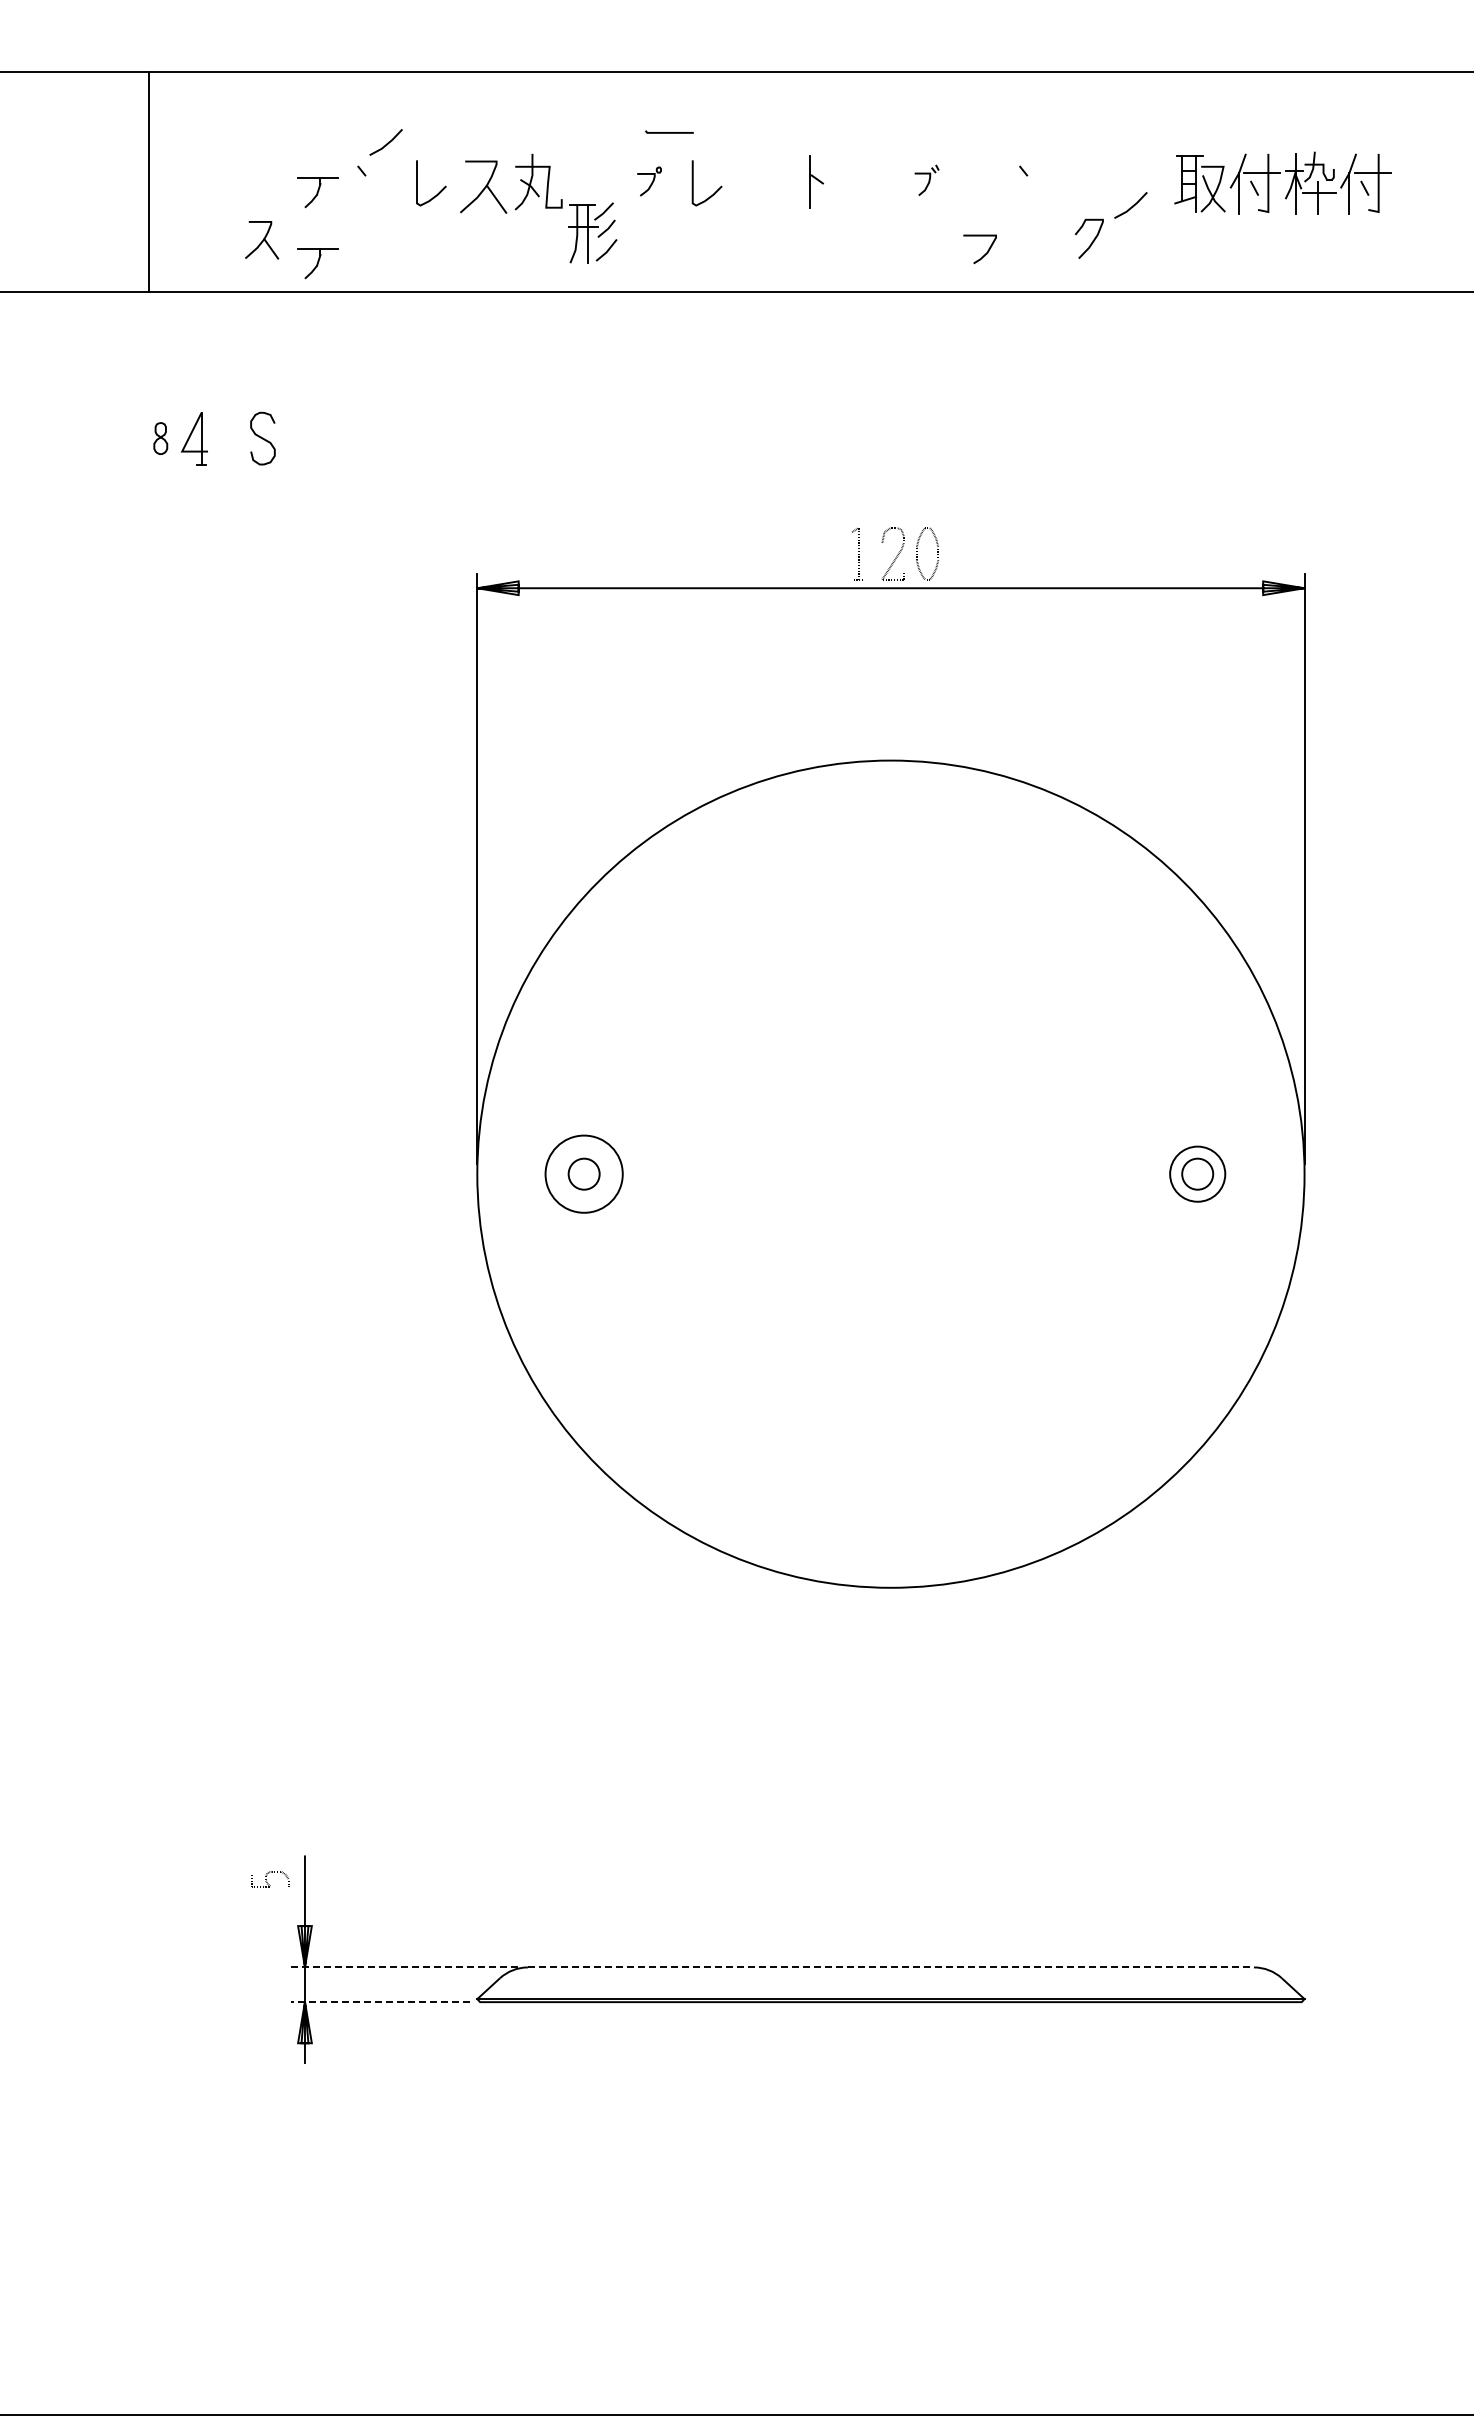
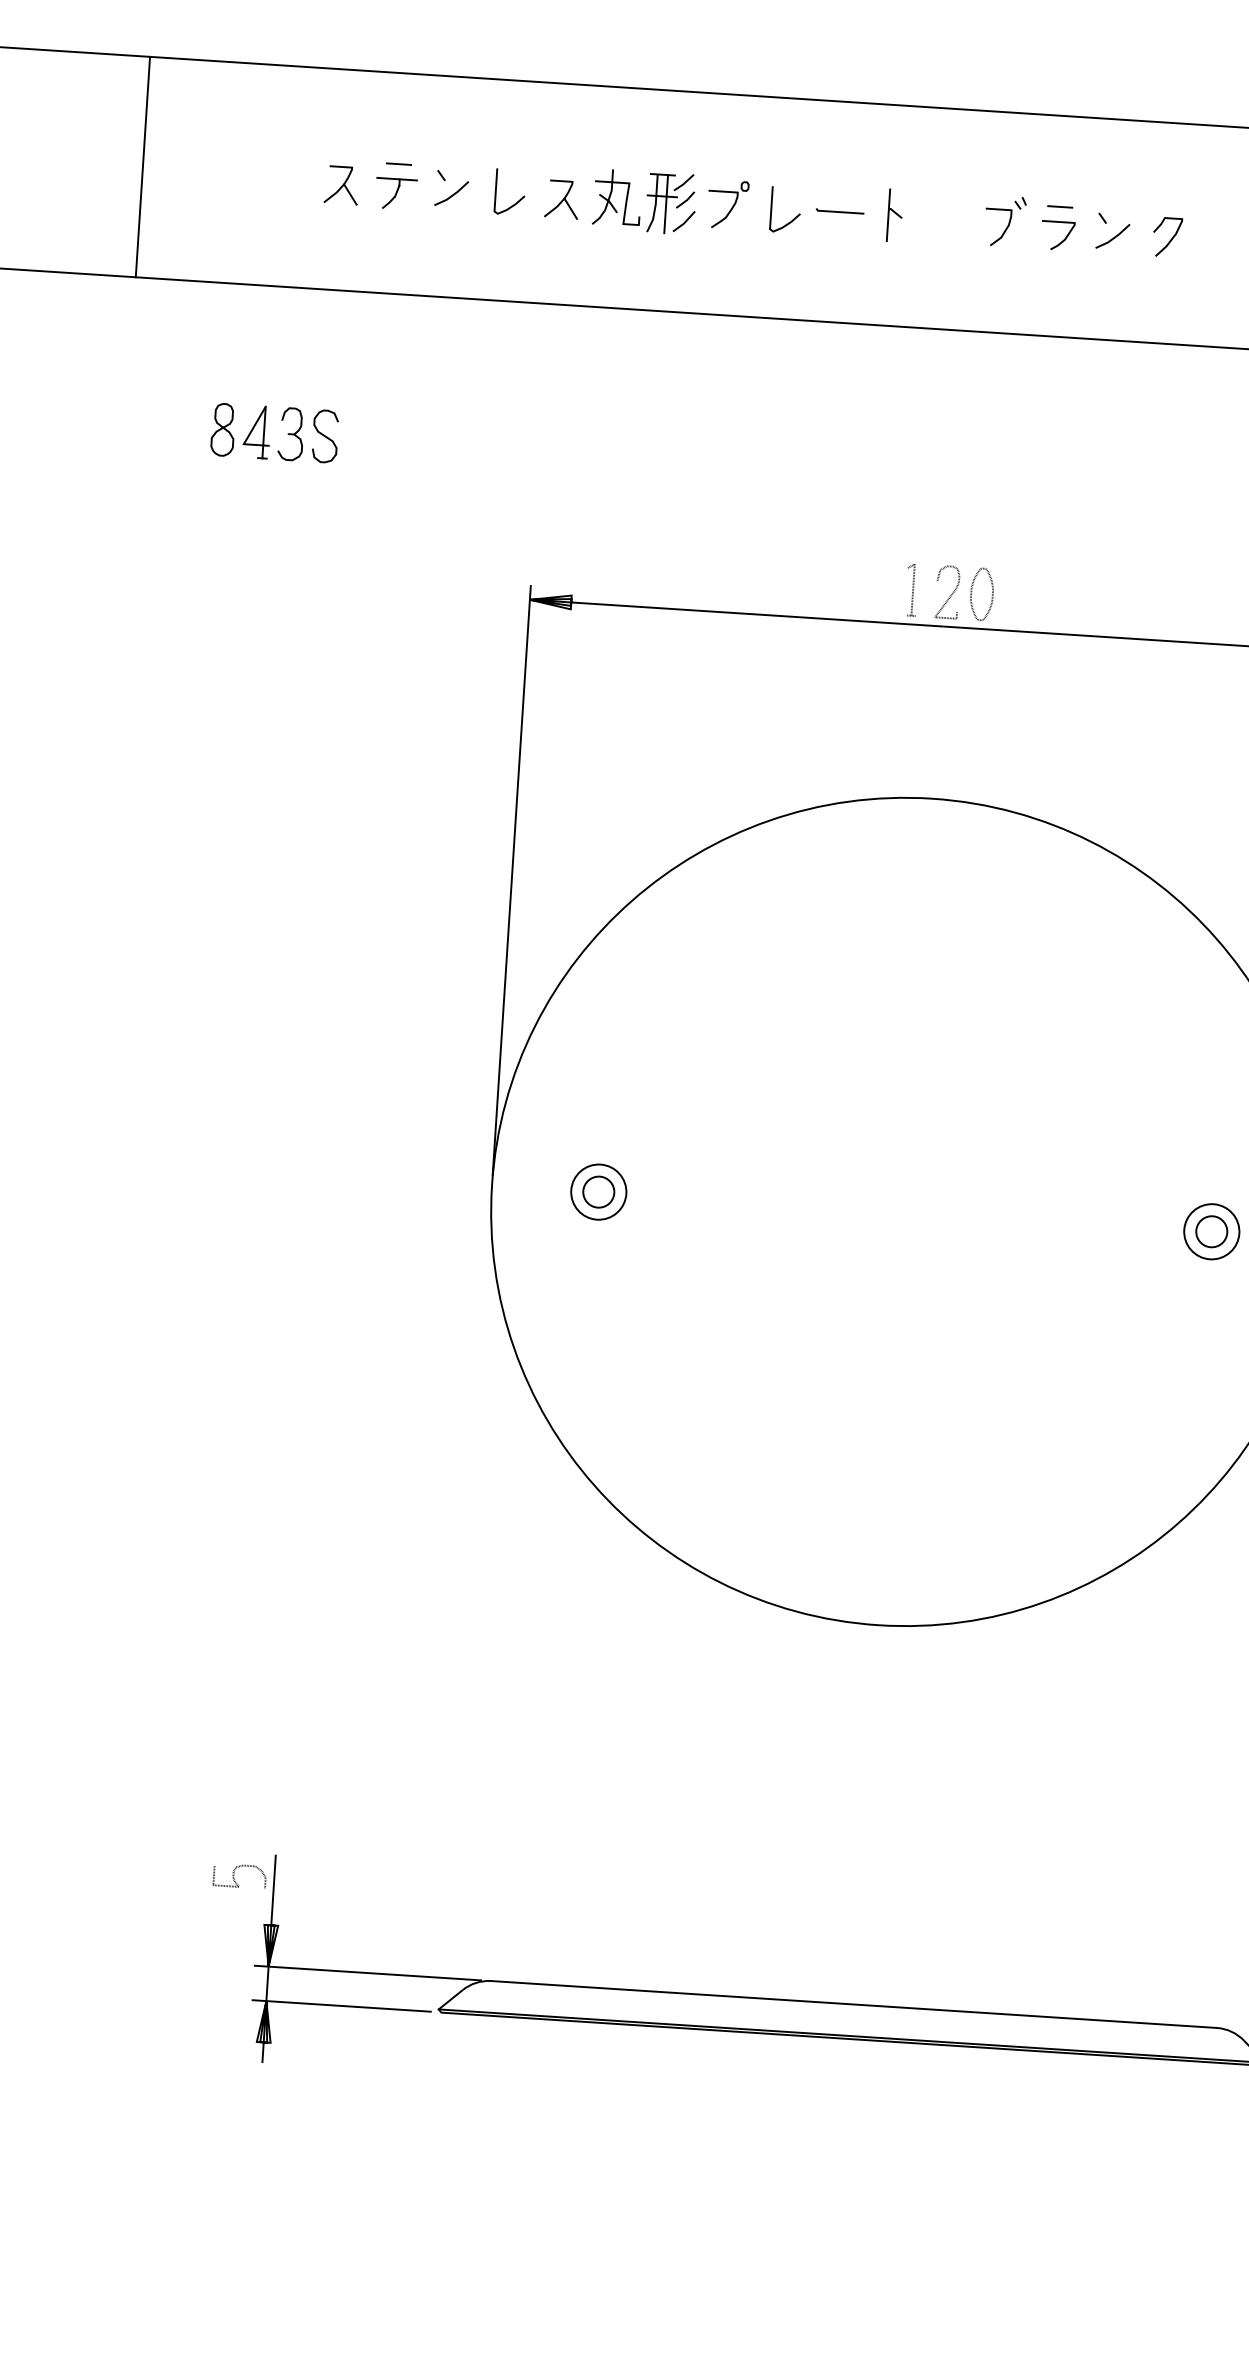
line: (669, 132) -> (840, 211), moved
line: (386, 143) -> (451, 194), moved
line: (318, 162) -> (398, 164), added
line: (980, 162) -> (1060, 206), added
part: (926, 180) -> (1005, 221), size x1.67
line: (148, 181) -> (142, 166), moved
part: (649, 181) -> (728, 204), size x1.67
part: (483, 187) -> (561, 199), size x0.71
line: (1131, 206) -> (1113, 237), moved
part: (592, 232) -> (671, 202), moved
part: (262, 240) -> (342, 185), moved
curve: (1092, 240) -> (1170, 239), moved
curve: (984, 254) -> (1061, 241), moved
part: (317, 263) -> (391, 265), removed
part: (160, 438) -> (223, 429), size x1.67
part: (228, 438) -> (290, 434), added
circle: (583, 1173) -> (598, 1191), size x0.71
part: (270, 1878) -> (239, 1875), size x1.43
line: (403, 1967) -> (367, 1973), dashed -> solid
line: (891, 1967) -> (854, 2004), dashed -> solid
line: (379, 2001) -> (340, 2005), dashed -> solid

